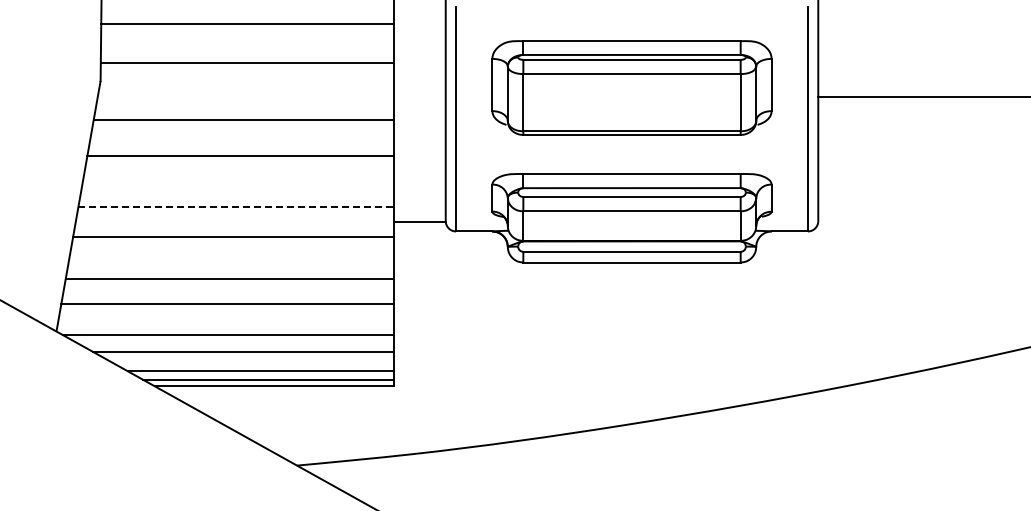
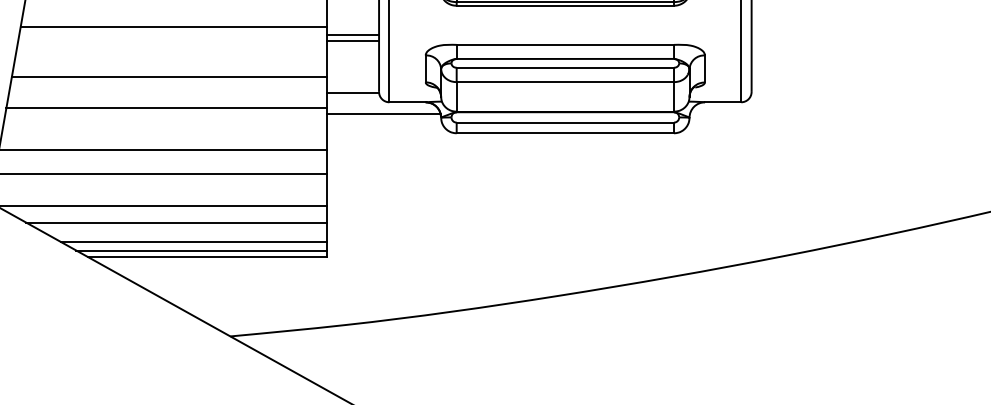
line: (419, 164) -> (352, 35), added
line: (419, 170) -> (352, 41), added
line: (236, 206) -> (169, 77), dashed -> solid
line: (450, 243) -> (383, 114), added

